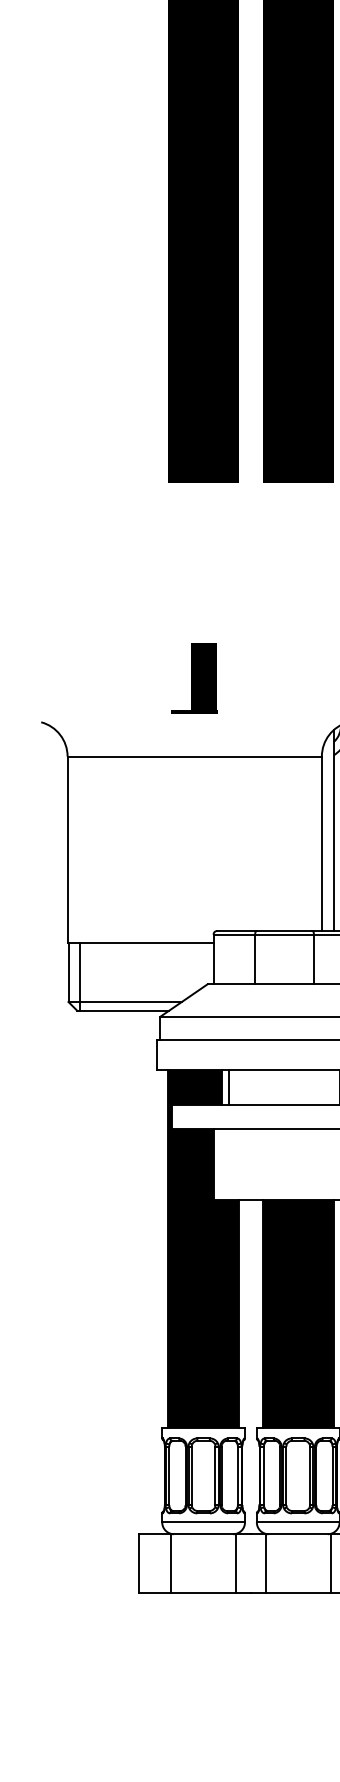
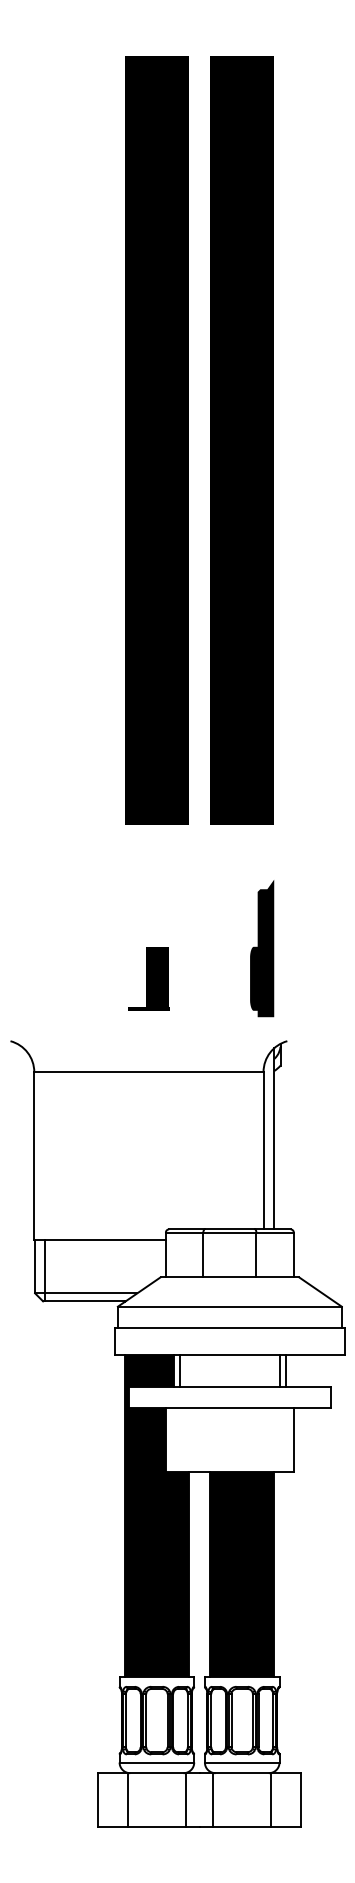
fill: (320, 619) -> (262, 948), added
part: (194, 678) -> (148, 978), moved

